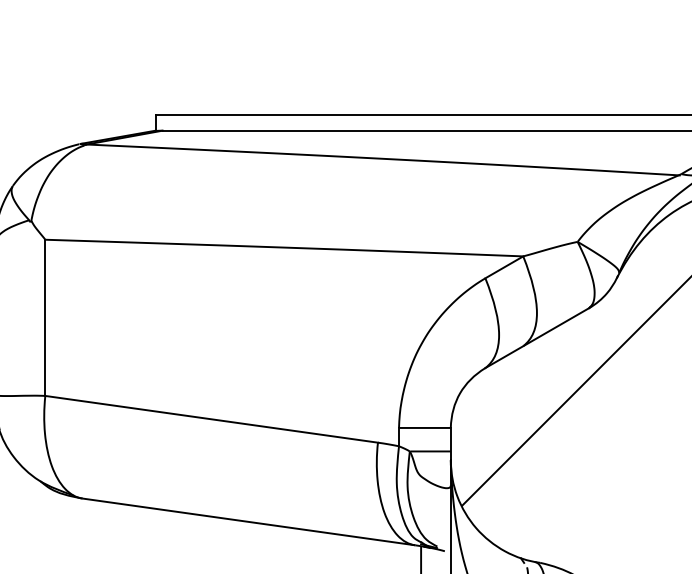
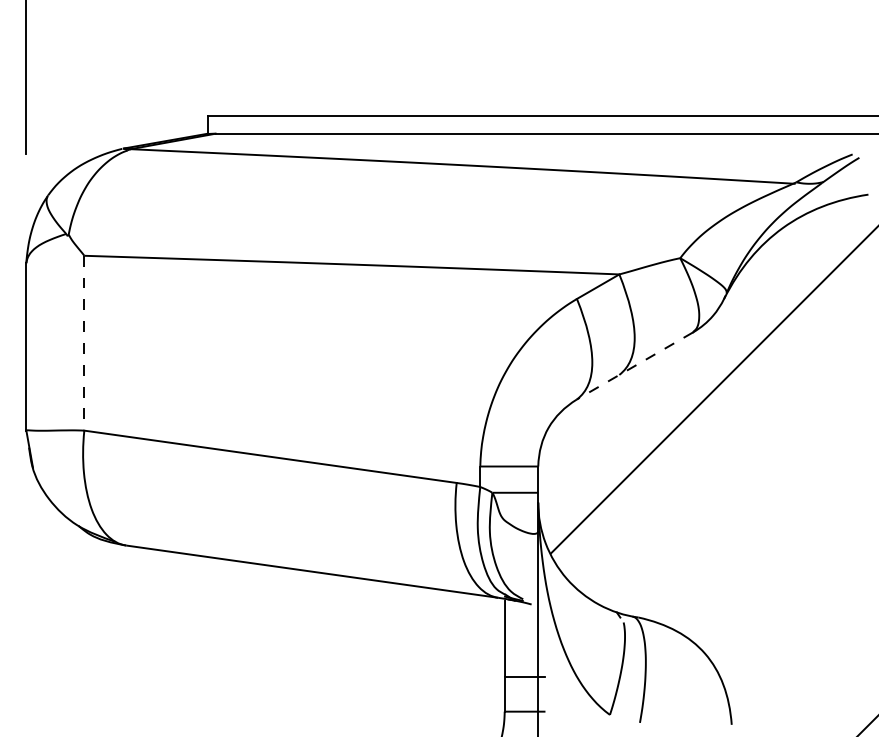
line: (45, 318) -> (84, 343), solid -> dashed
line: (536, 338) -> (634, 366), solid -> dashed

